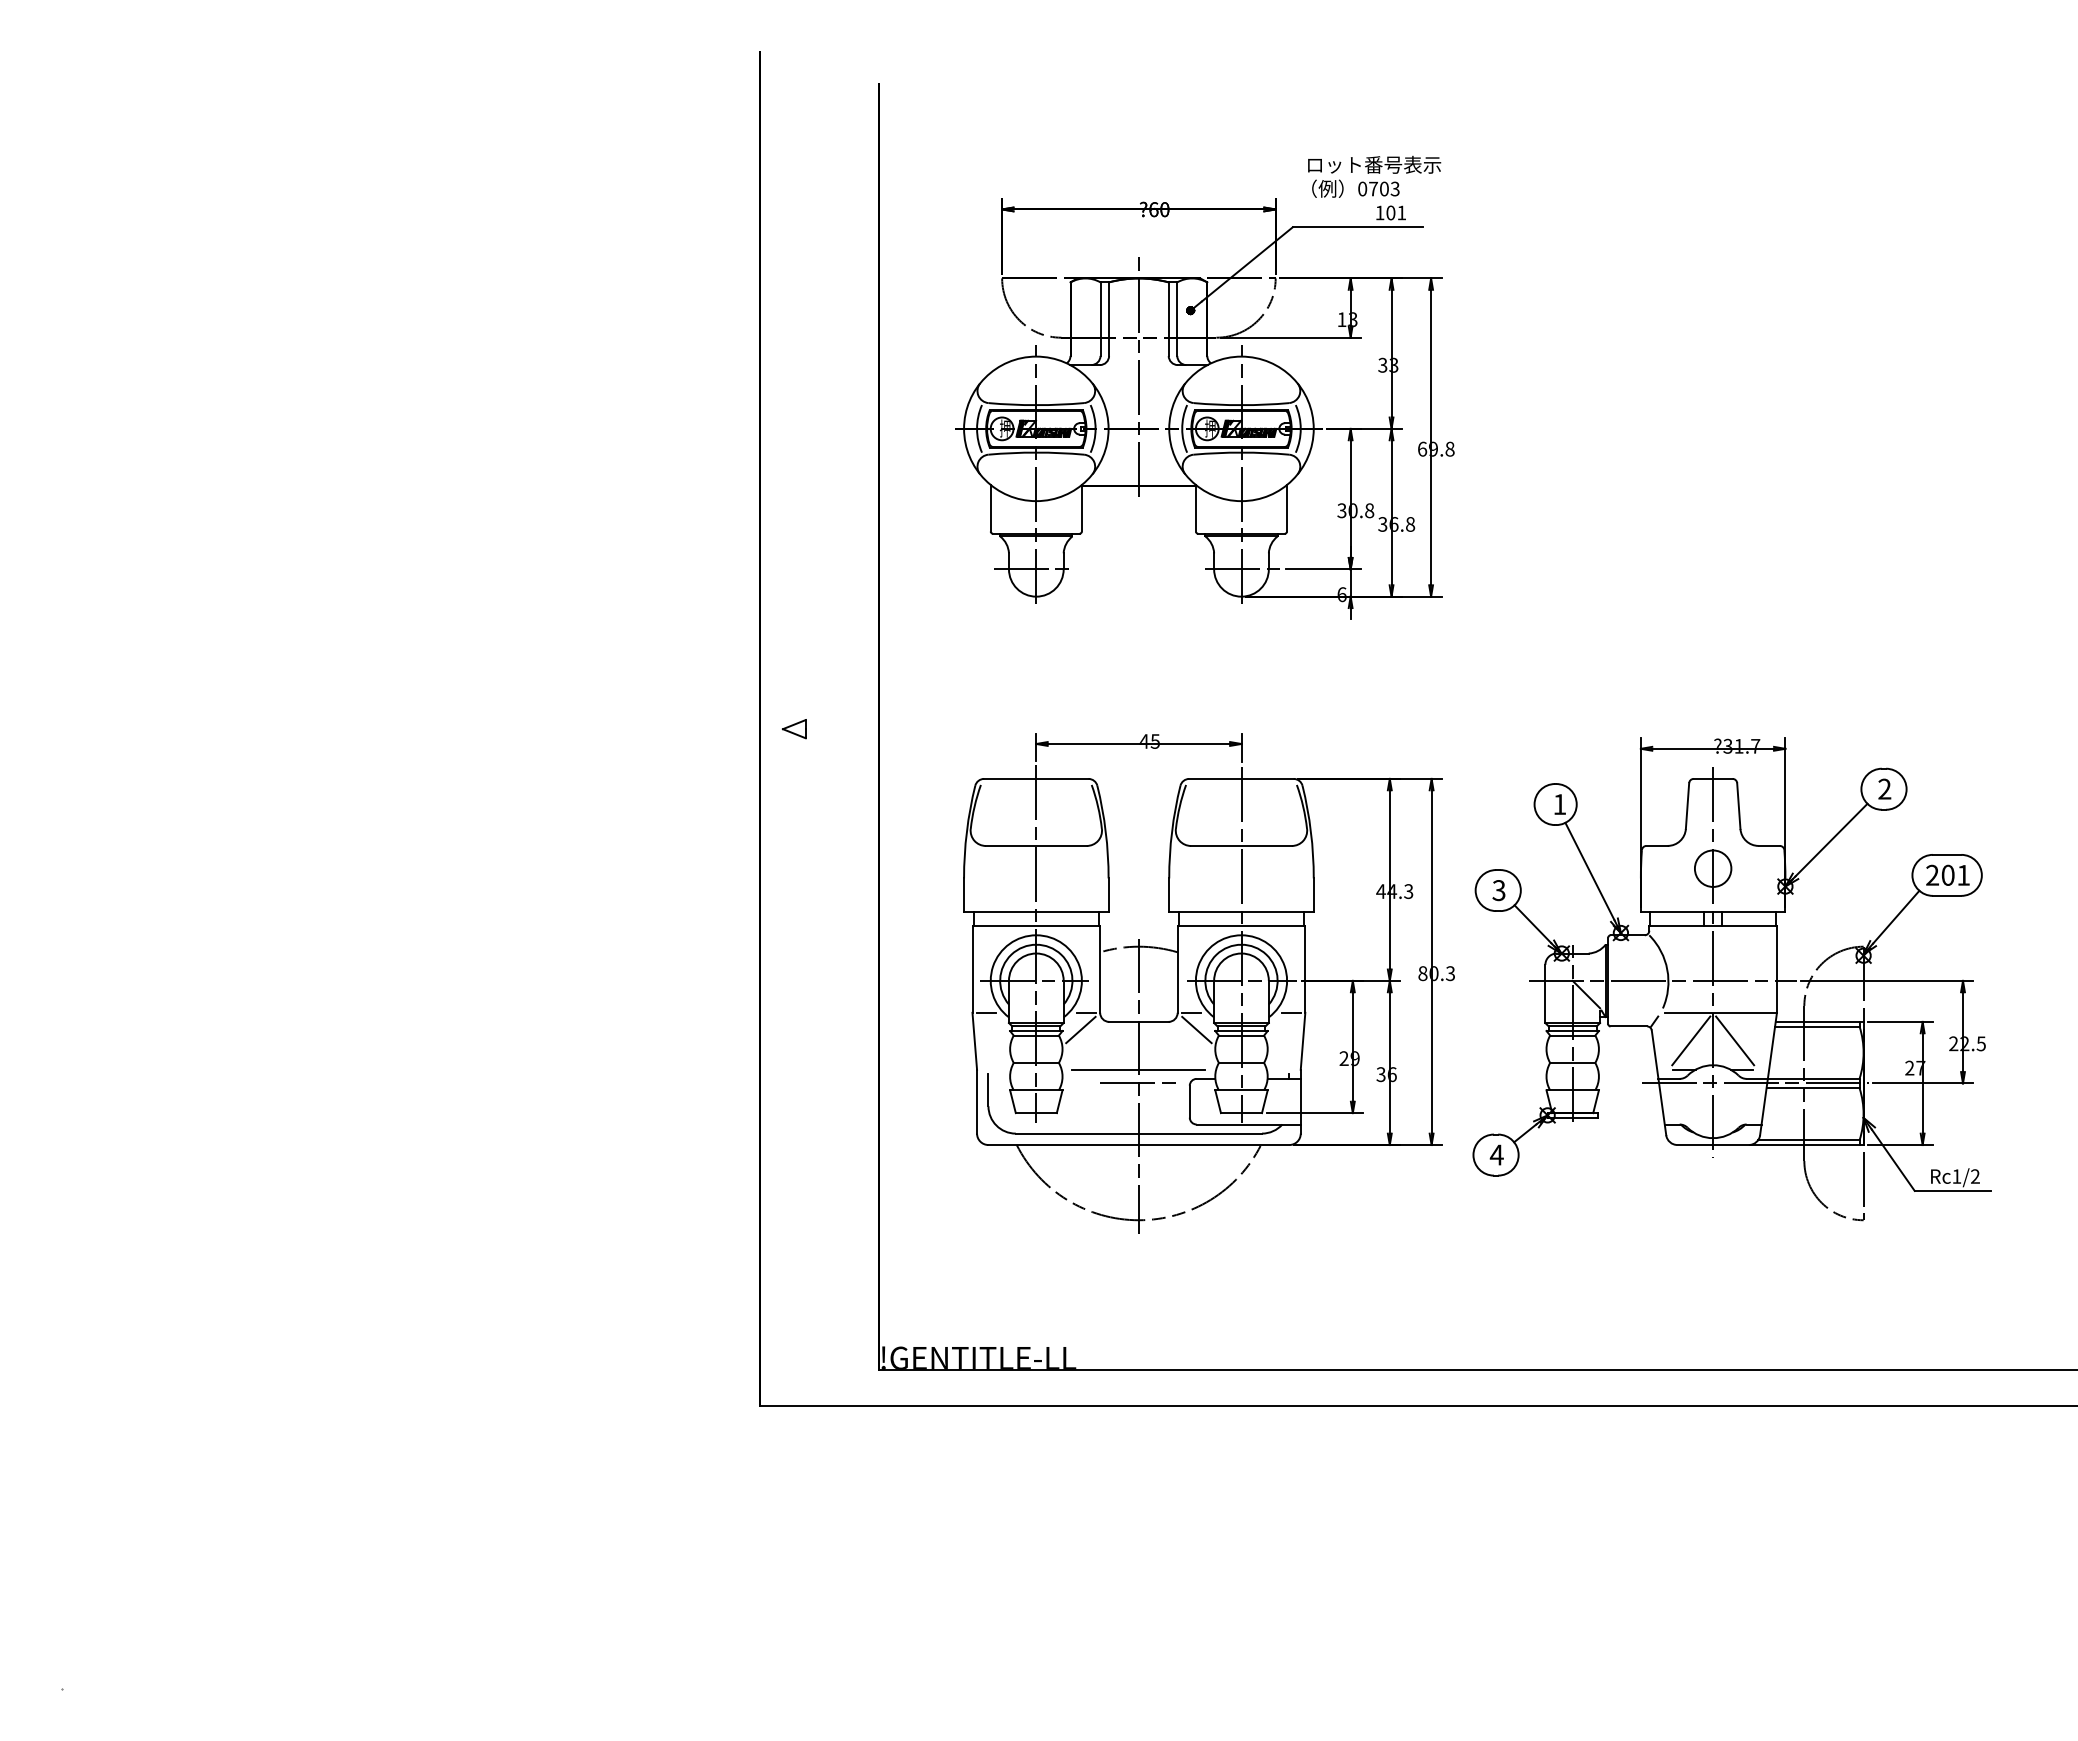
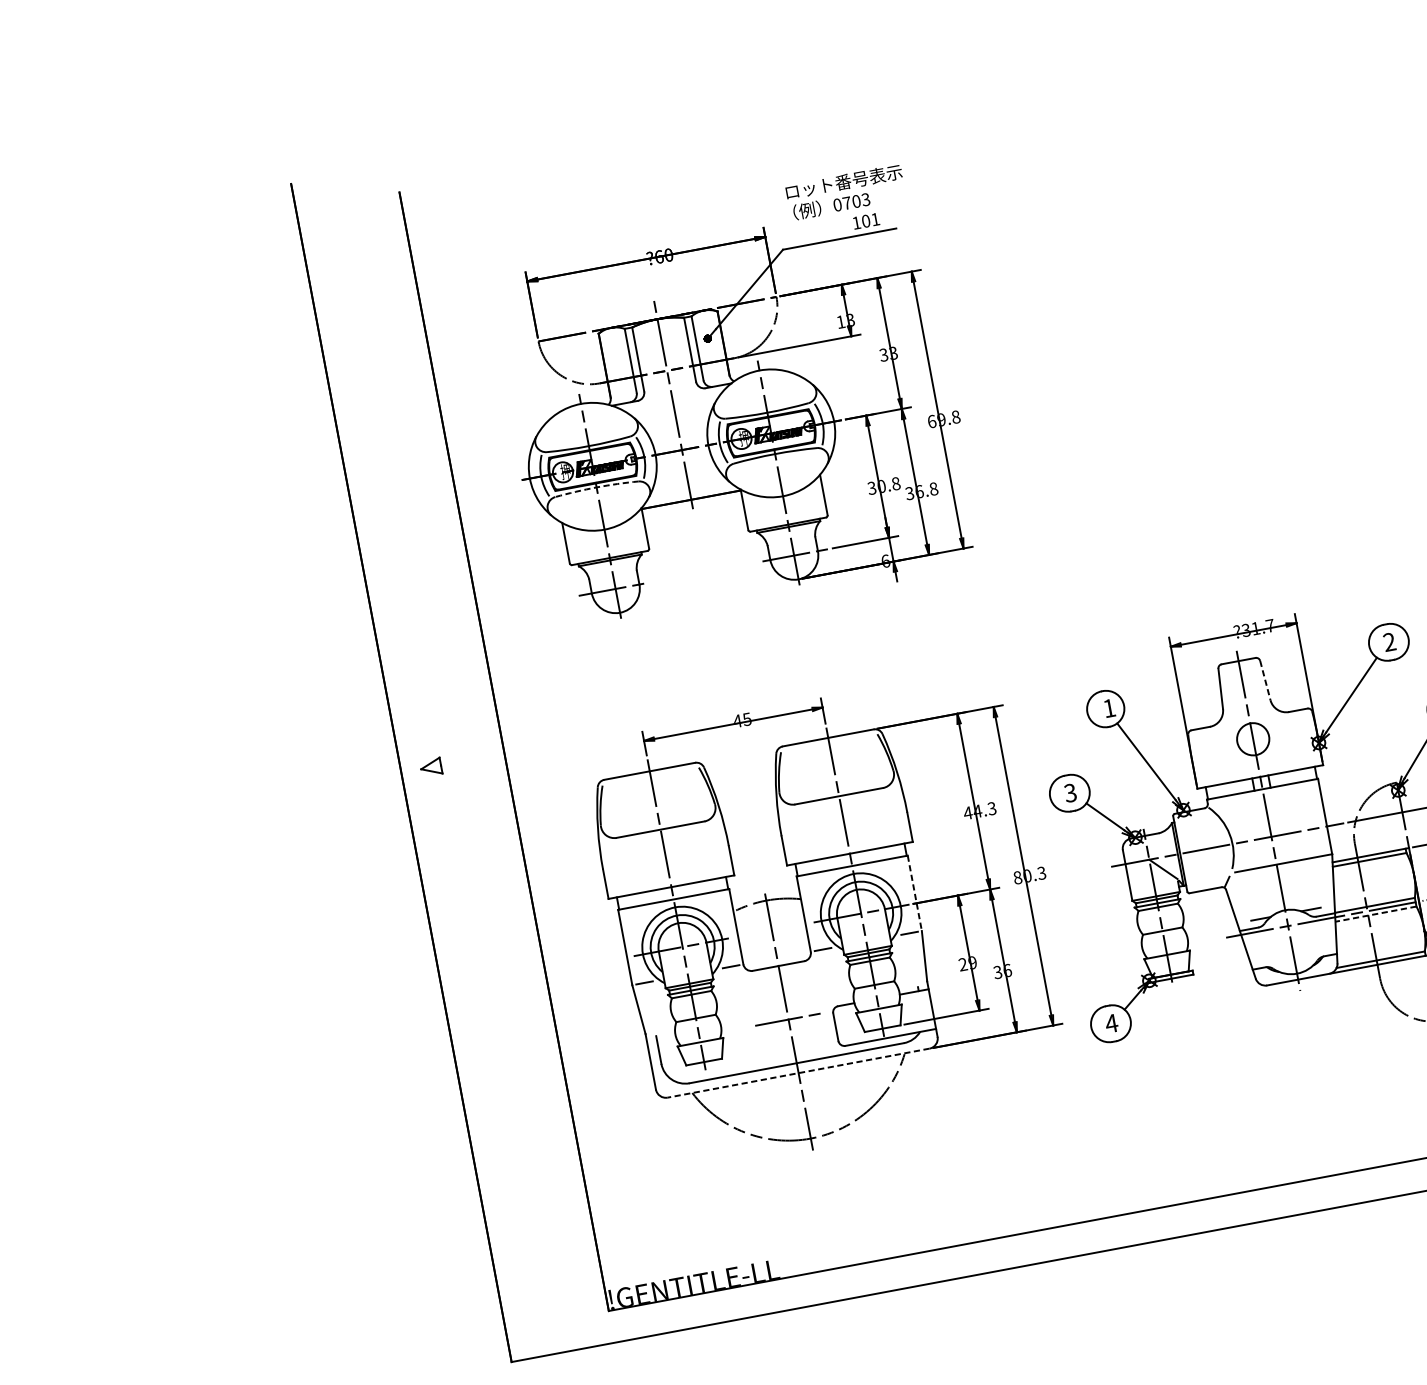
arc: (1036, 452) -> (596, 487), solid -> dashed
line: (1738, 806) -> (1265, 681), solid -> dashed
line: (1305, 969) -> (914, 893), solid -> dashed
line: (1080, 1029) -> (728, 982), removed
line: (1196, 1029) -> (829, 963), removed
line: (1691, 1040) -> (1262, 892), removed
line: (1735, 1040) -> (1300, 885), removed
line: (1138, 1069) -> (785, 1007), removed
line: (1813, 1088) -> (1376, 914), solid -> dashed
line: (1138, 1145) -> (798, 1073), solid -> dashed

